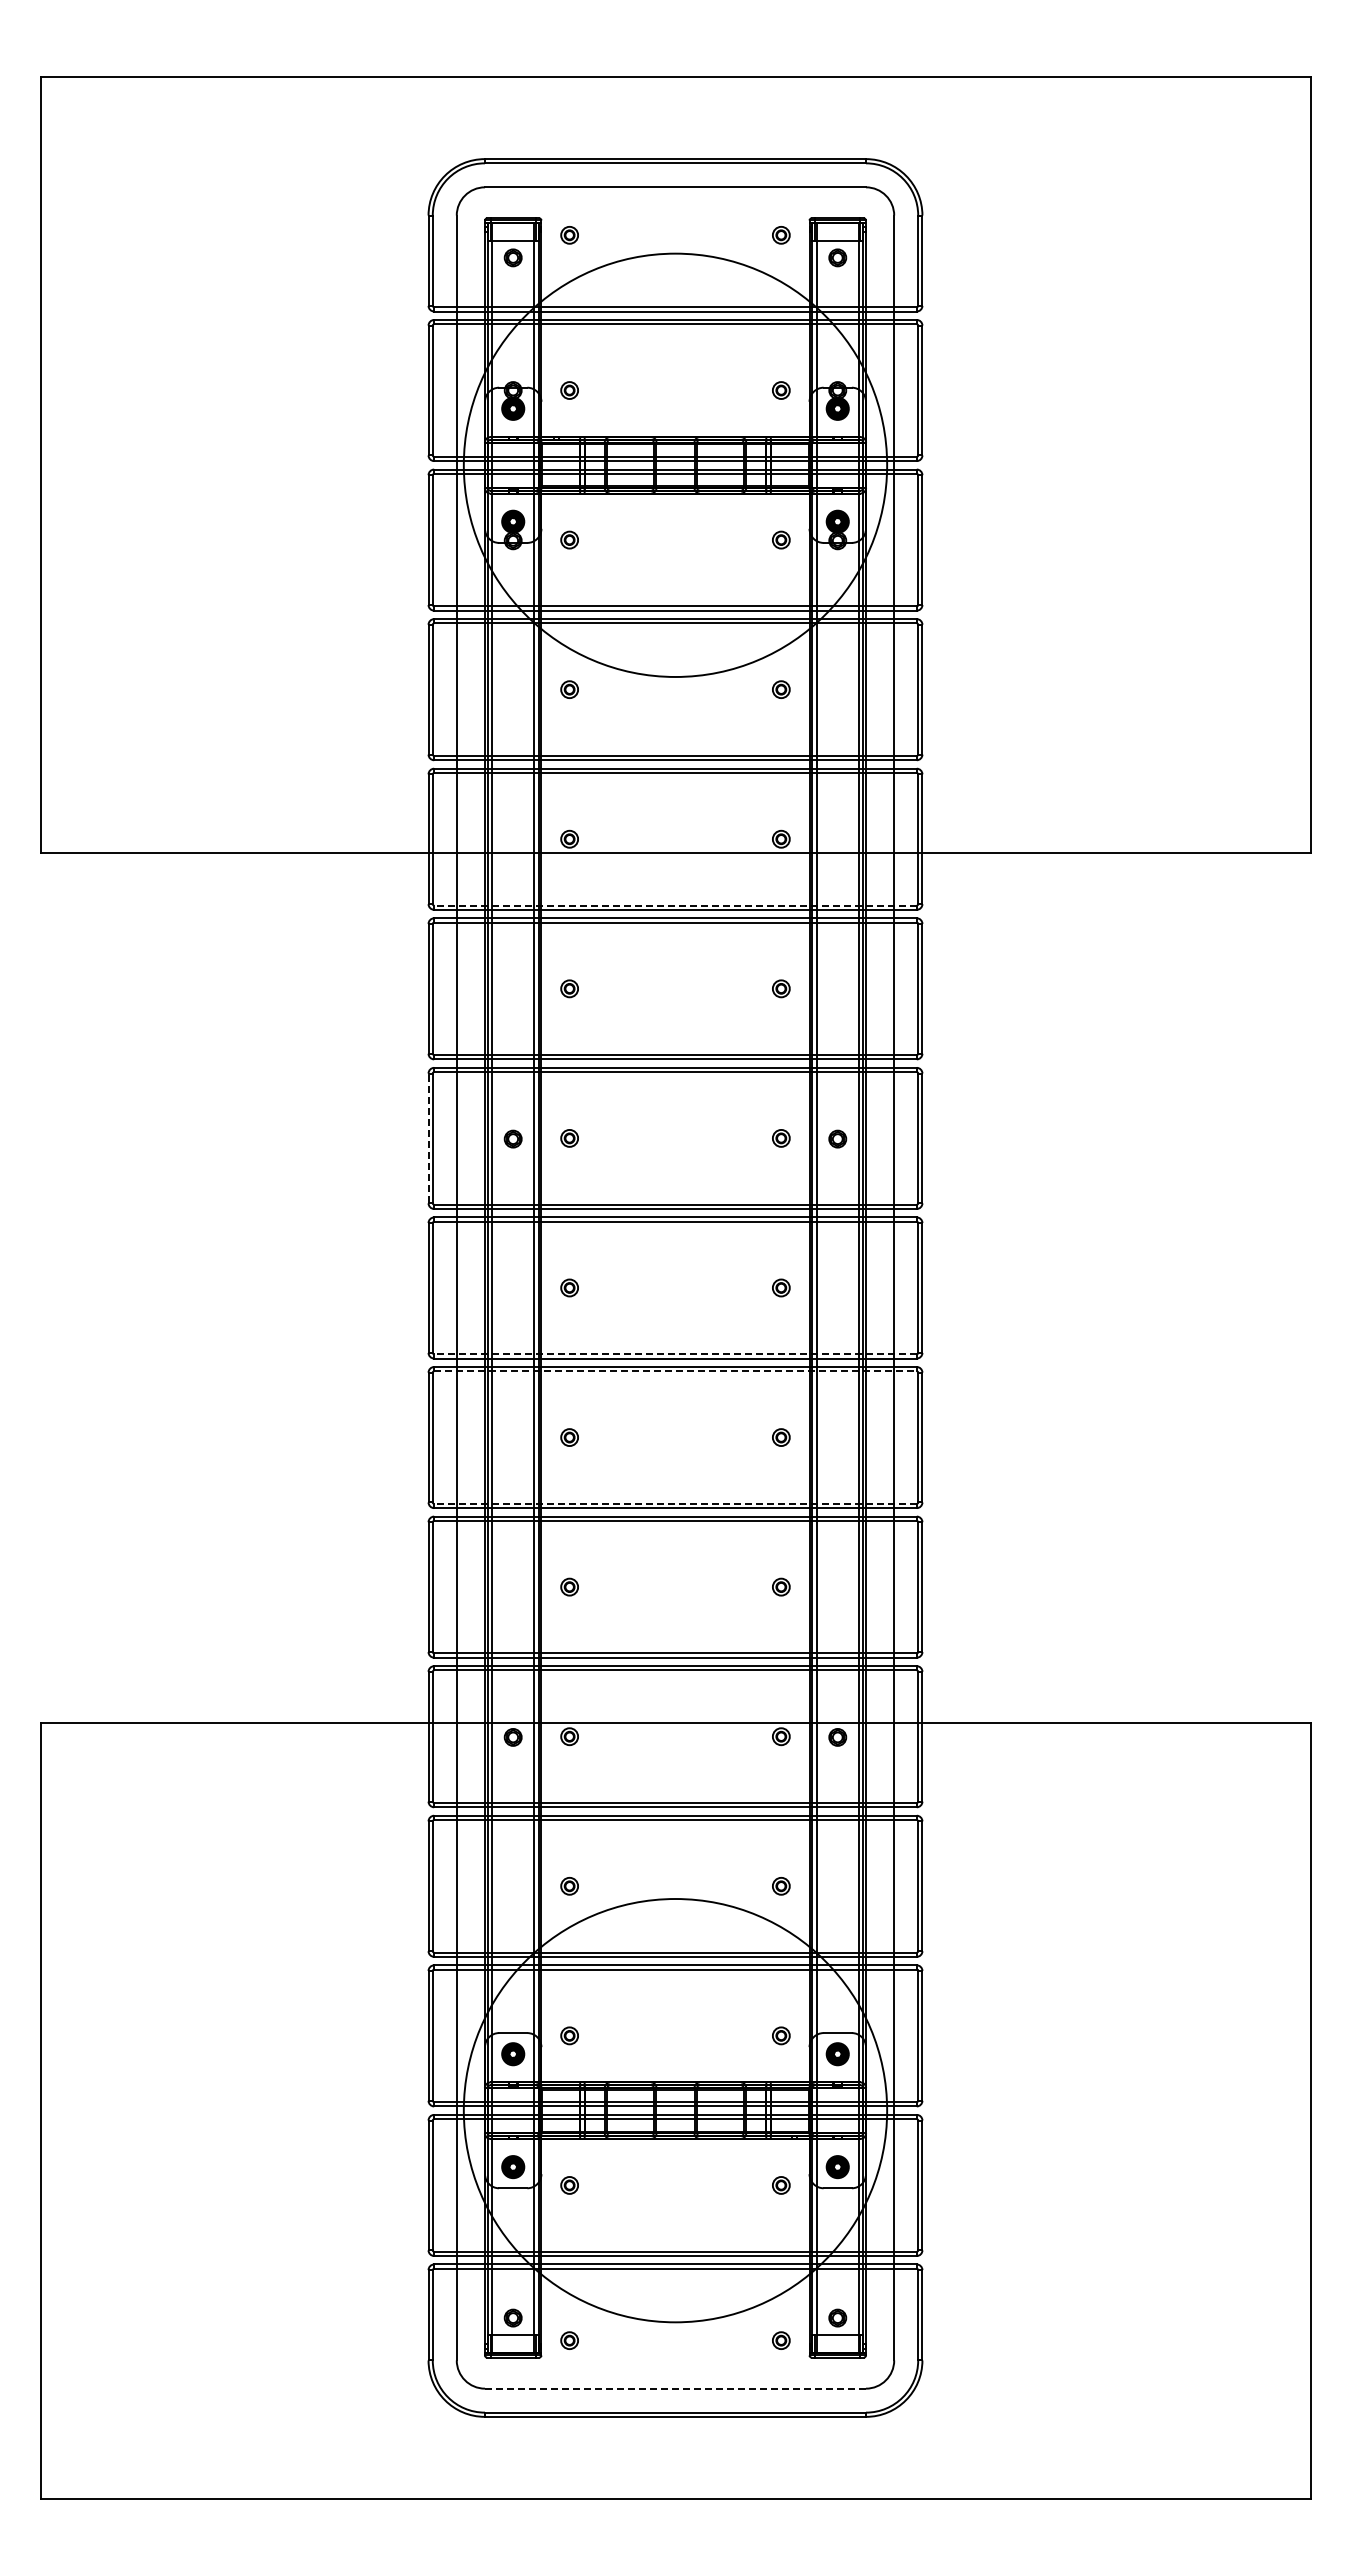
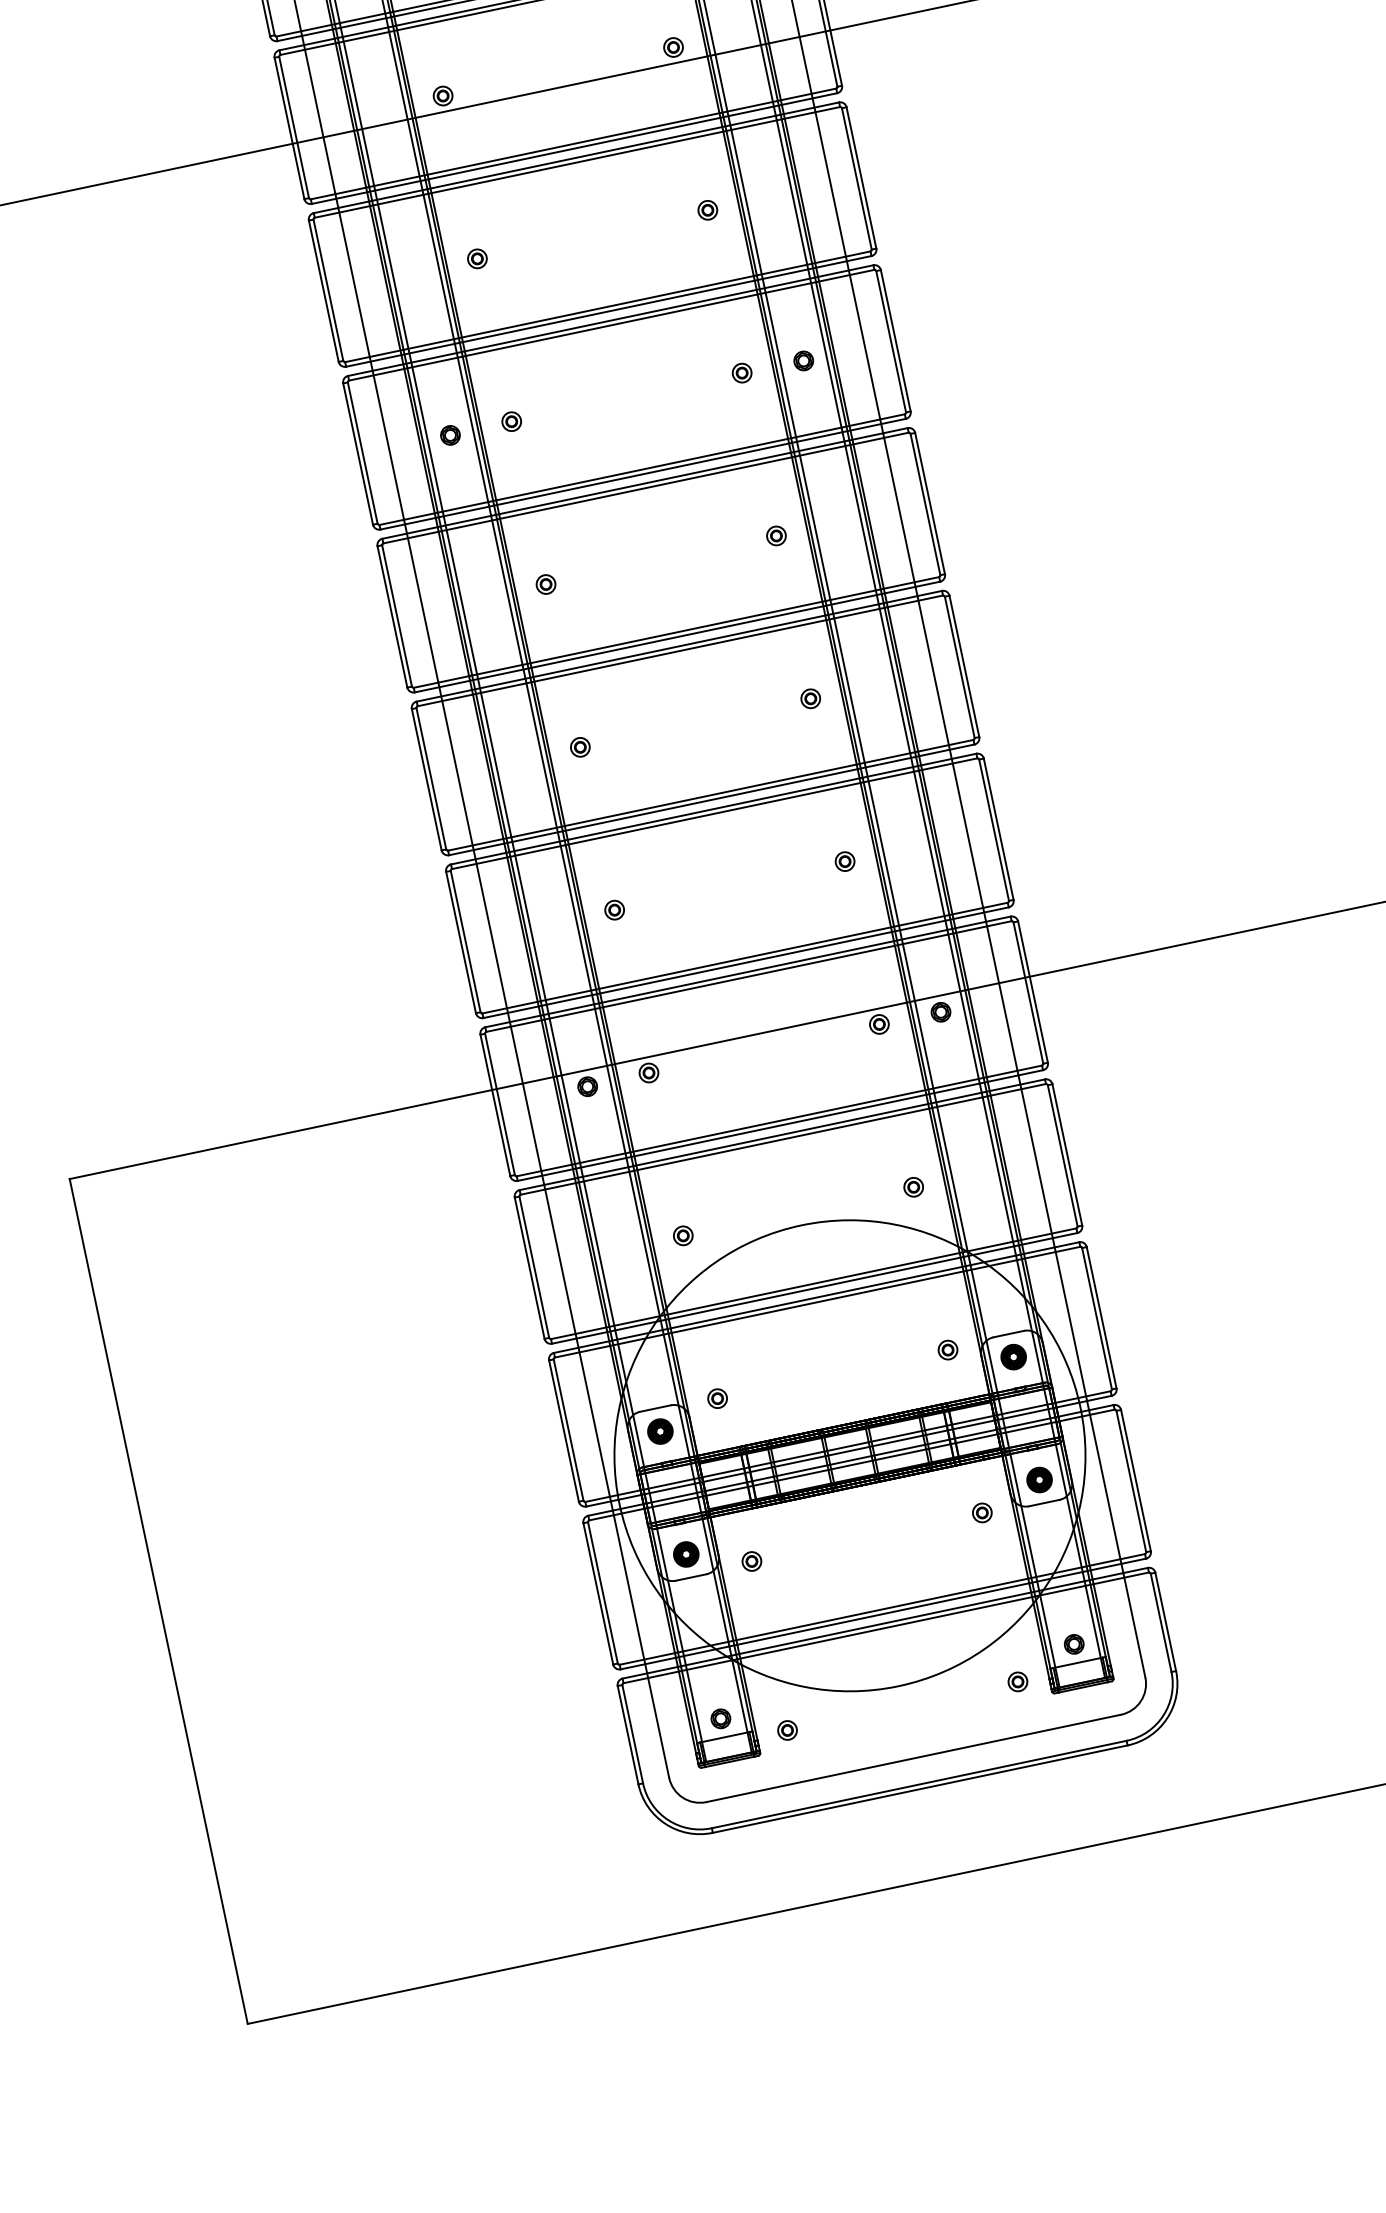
line: (674, 905) -> (572, 144), dashed -> solid
line: (428, 1138) -> (358, 454), dashed -> solid
line: (674, 1354) -> (675, 632), dashed -> solid
line: (675, 1371) -> (680, 651), dashed -> solid
line: (674, 1503) -> (709, 795), dashed -> solid
line: (675, 2388) -> (913, 1758), dashed -> solid

